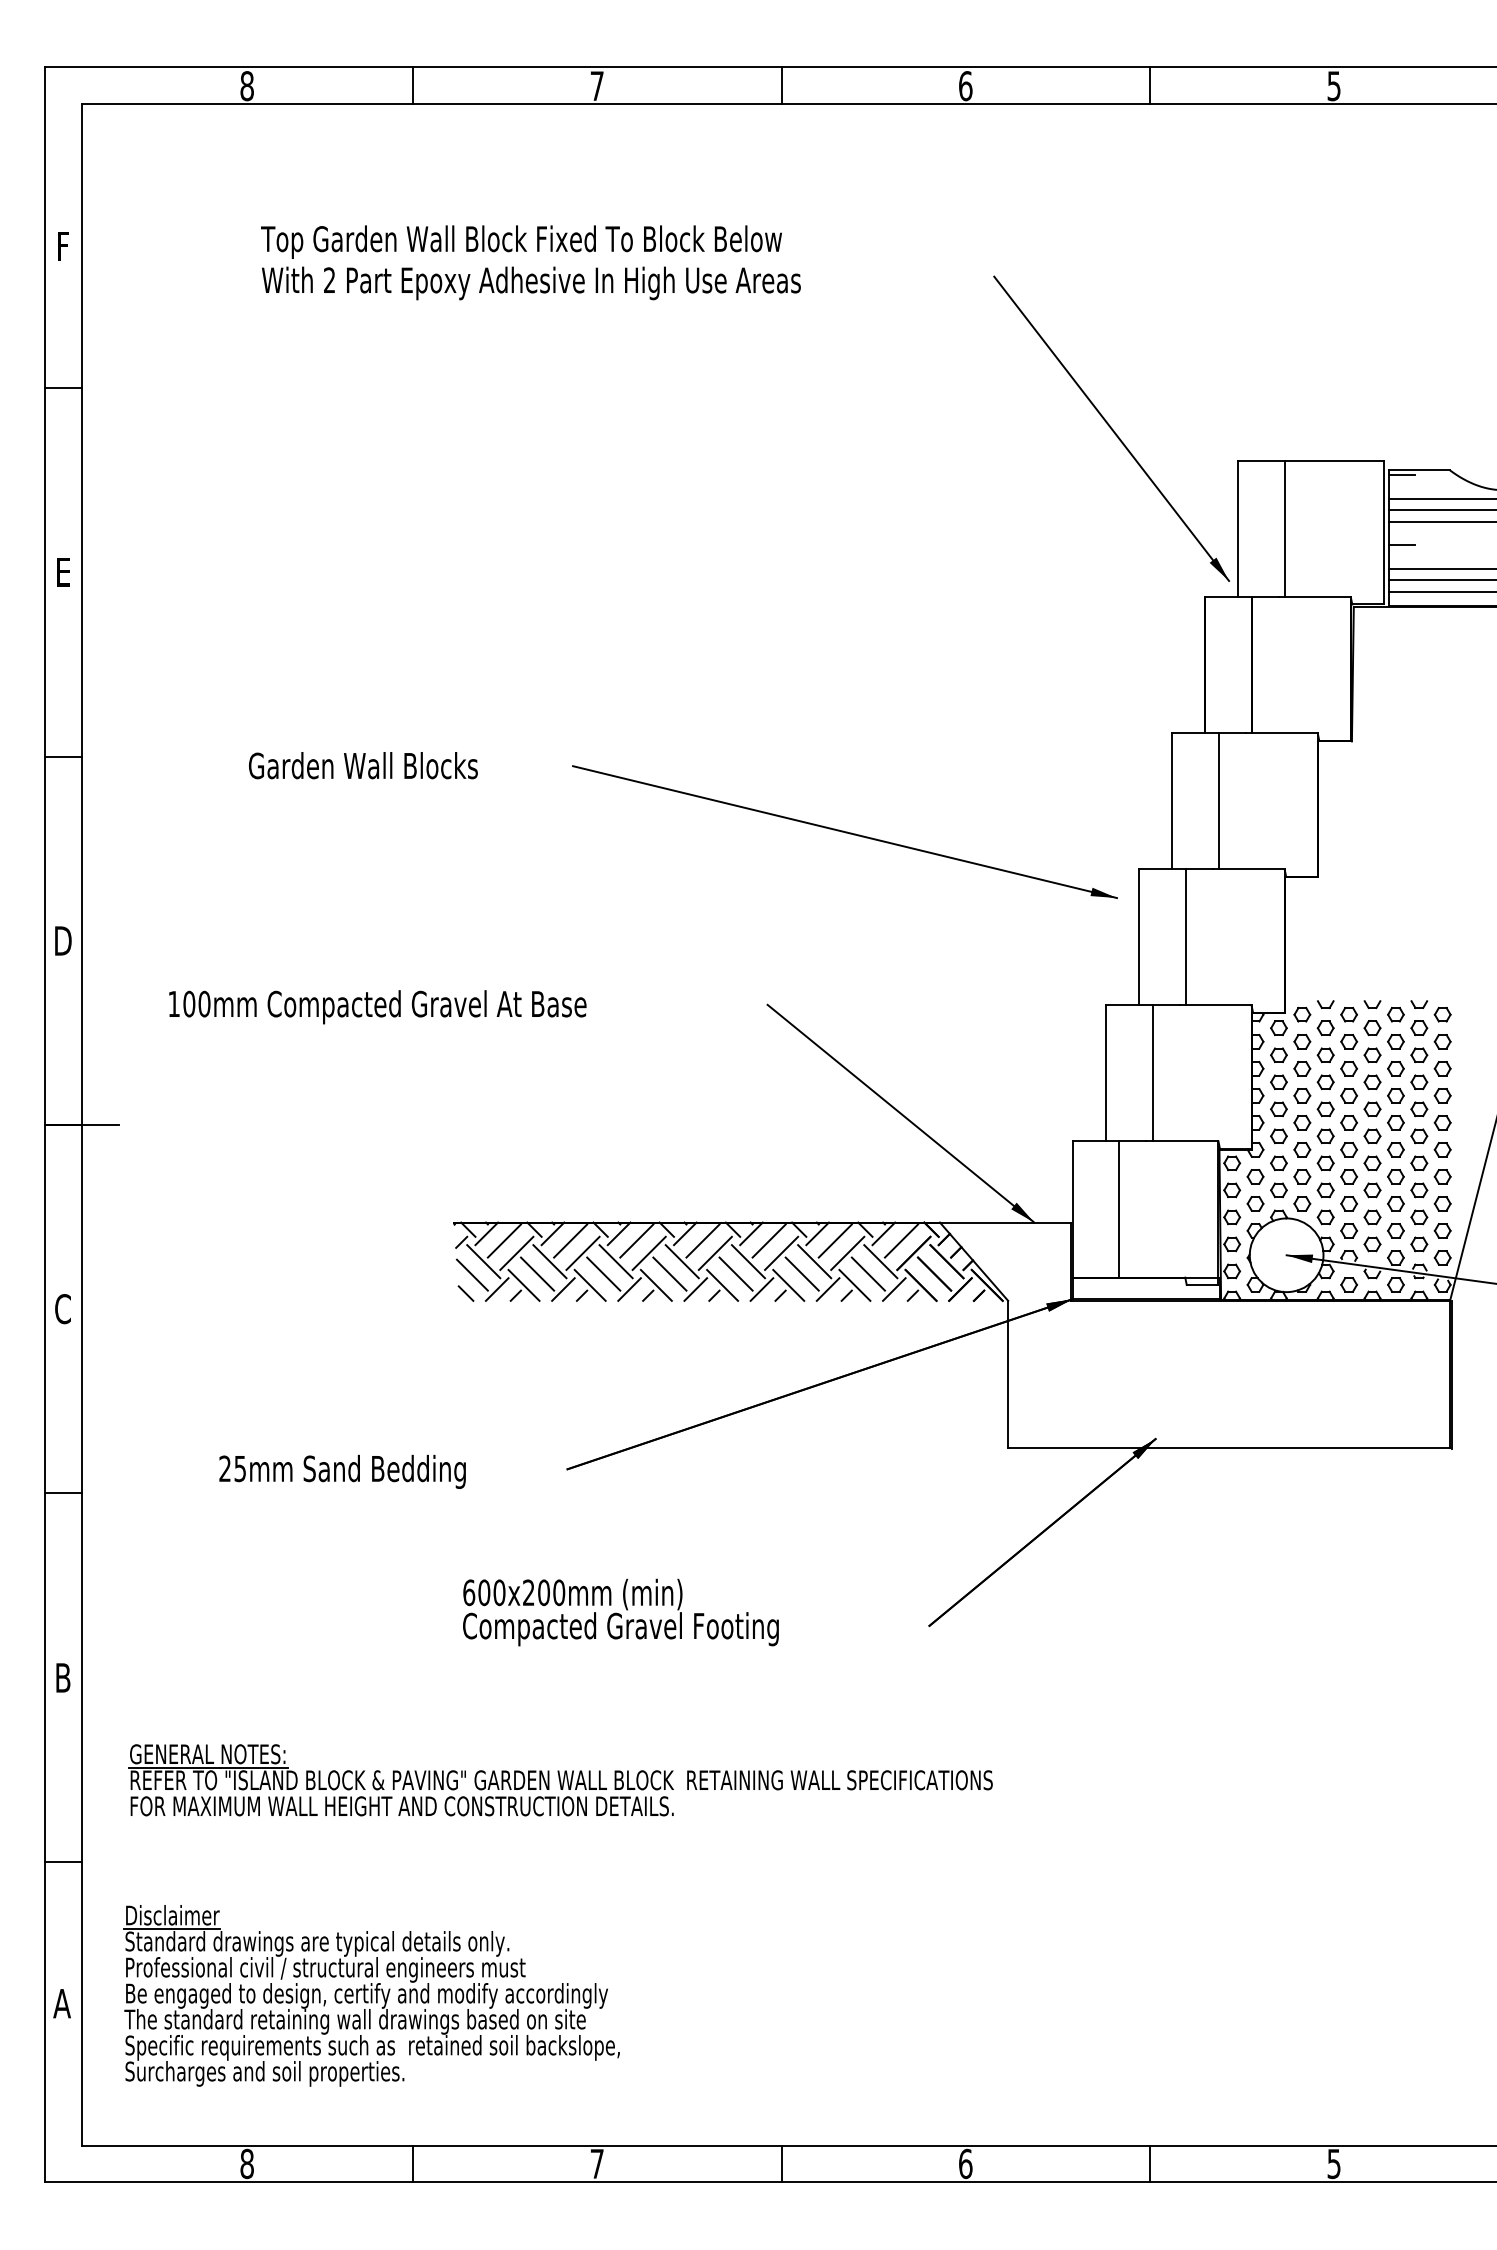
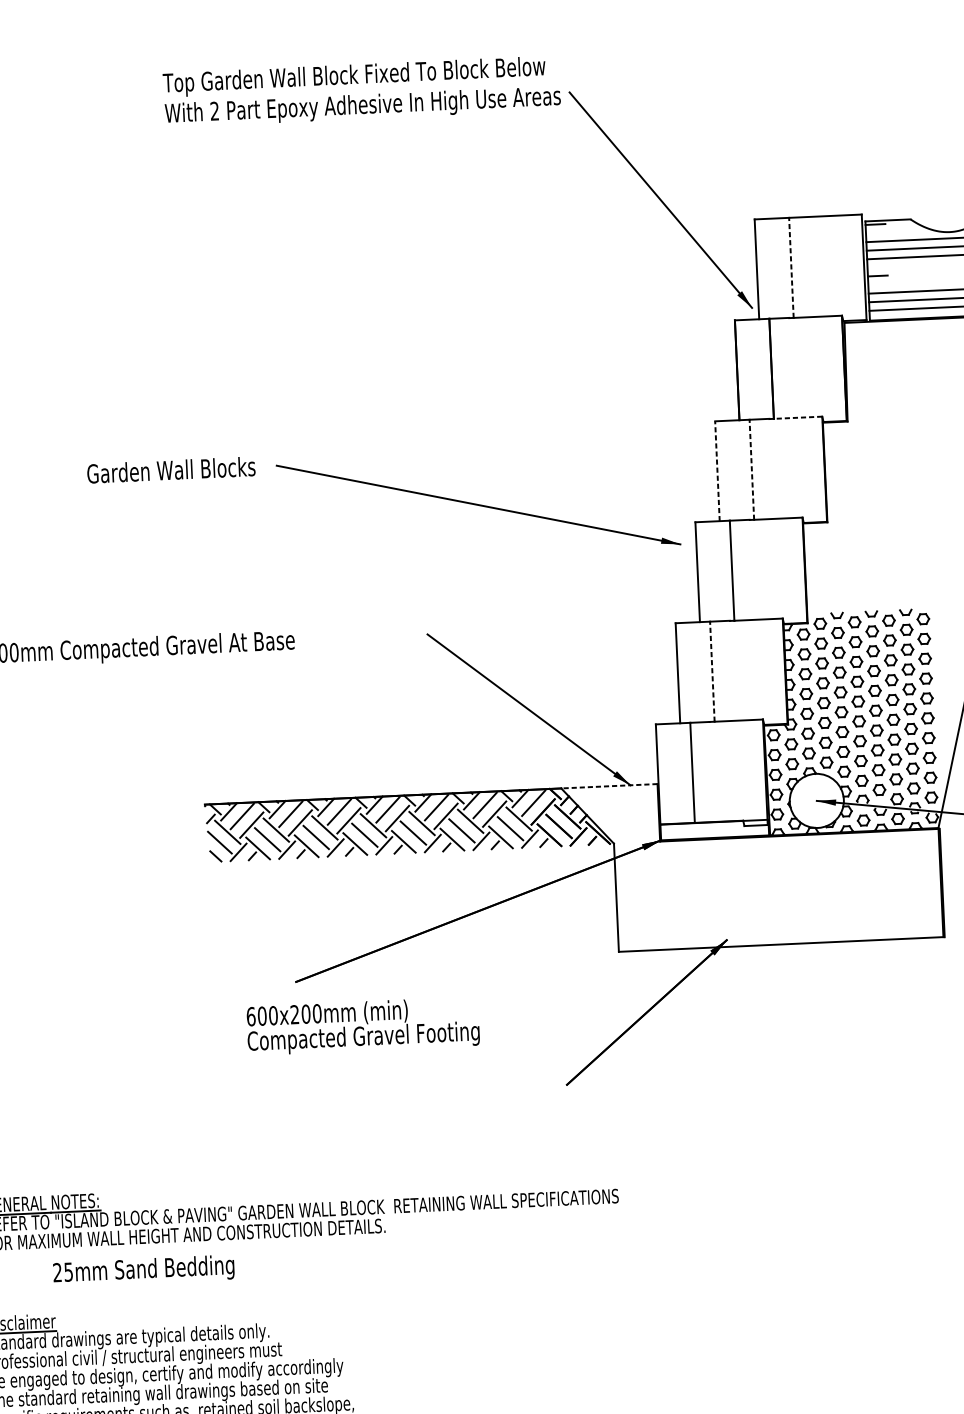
text: (530, 262) -> (361, 91), moved
line: (1284, 528) -> (791, 267), solid -> dashed
line: (1284, 733) -> (797, 418), solid -> dashed
text: (363, 765) -> (171, 470), moved
line: (1171, 800) -> (717, 470), solid -> dashed
line: (1218, 800) -> (751, 469), solid -> dashed
line: (1152, 1072) -> (712, 671), solid -> dashed
line: (1005, 1222) -> (609, 786), solid -> dashed
text: (342, 1471) -> (143, 1270), moved
text: (620, 1612) -> (362, 1026), moved

